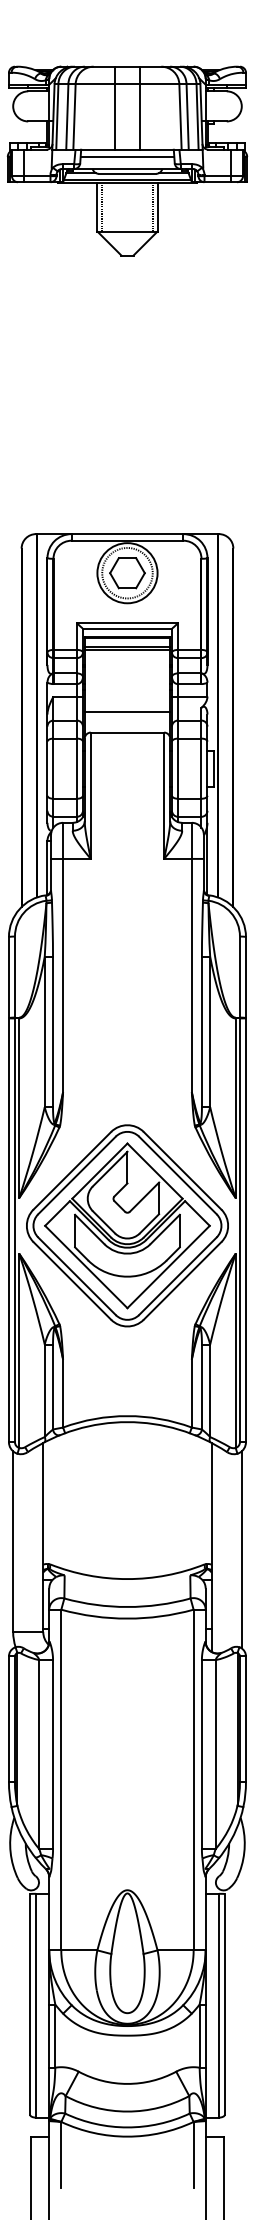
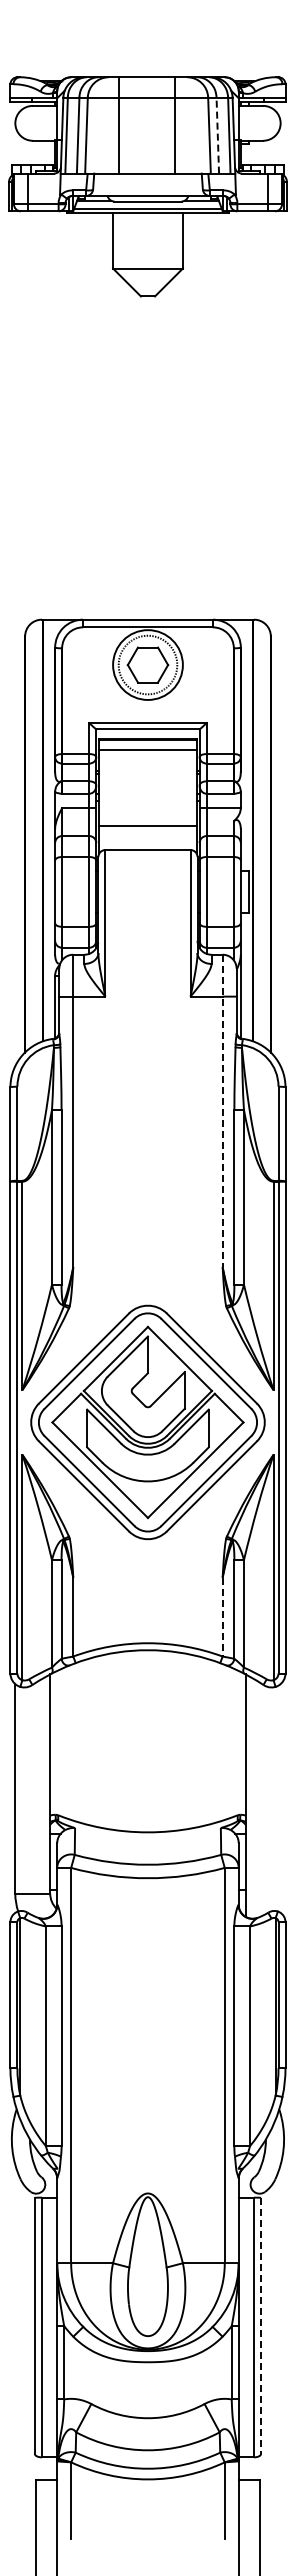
line: (115, 108) -> (119, 125), moved
line: (139, 108) -> (174, 125), moved
line: (187, 116) -> (217, 135), solid -> dashed
line: (127, 156) -> (147, 181), removed
line: (102, 207) -> (118, 240), removed
line: (152, 207) -> (177, 240), removed
line: (127, 649) -> (147, 753), removed
line: (191, 957) -> (222, 1111), solid -> dashed
line: (191, 1393) -> (222, 1617), solid -> dashed
line: (241, 1549) -> (280, 1798), removed
line: (225, 2004) -> (261, 2326), solid -> dashed

